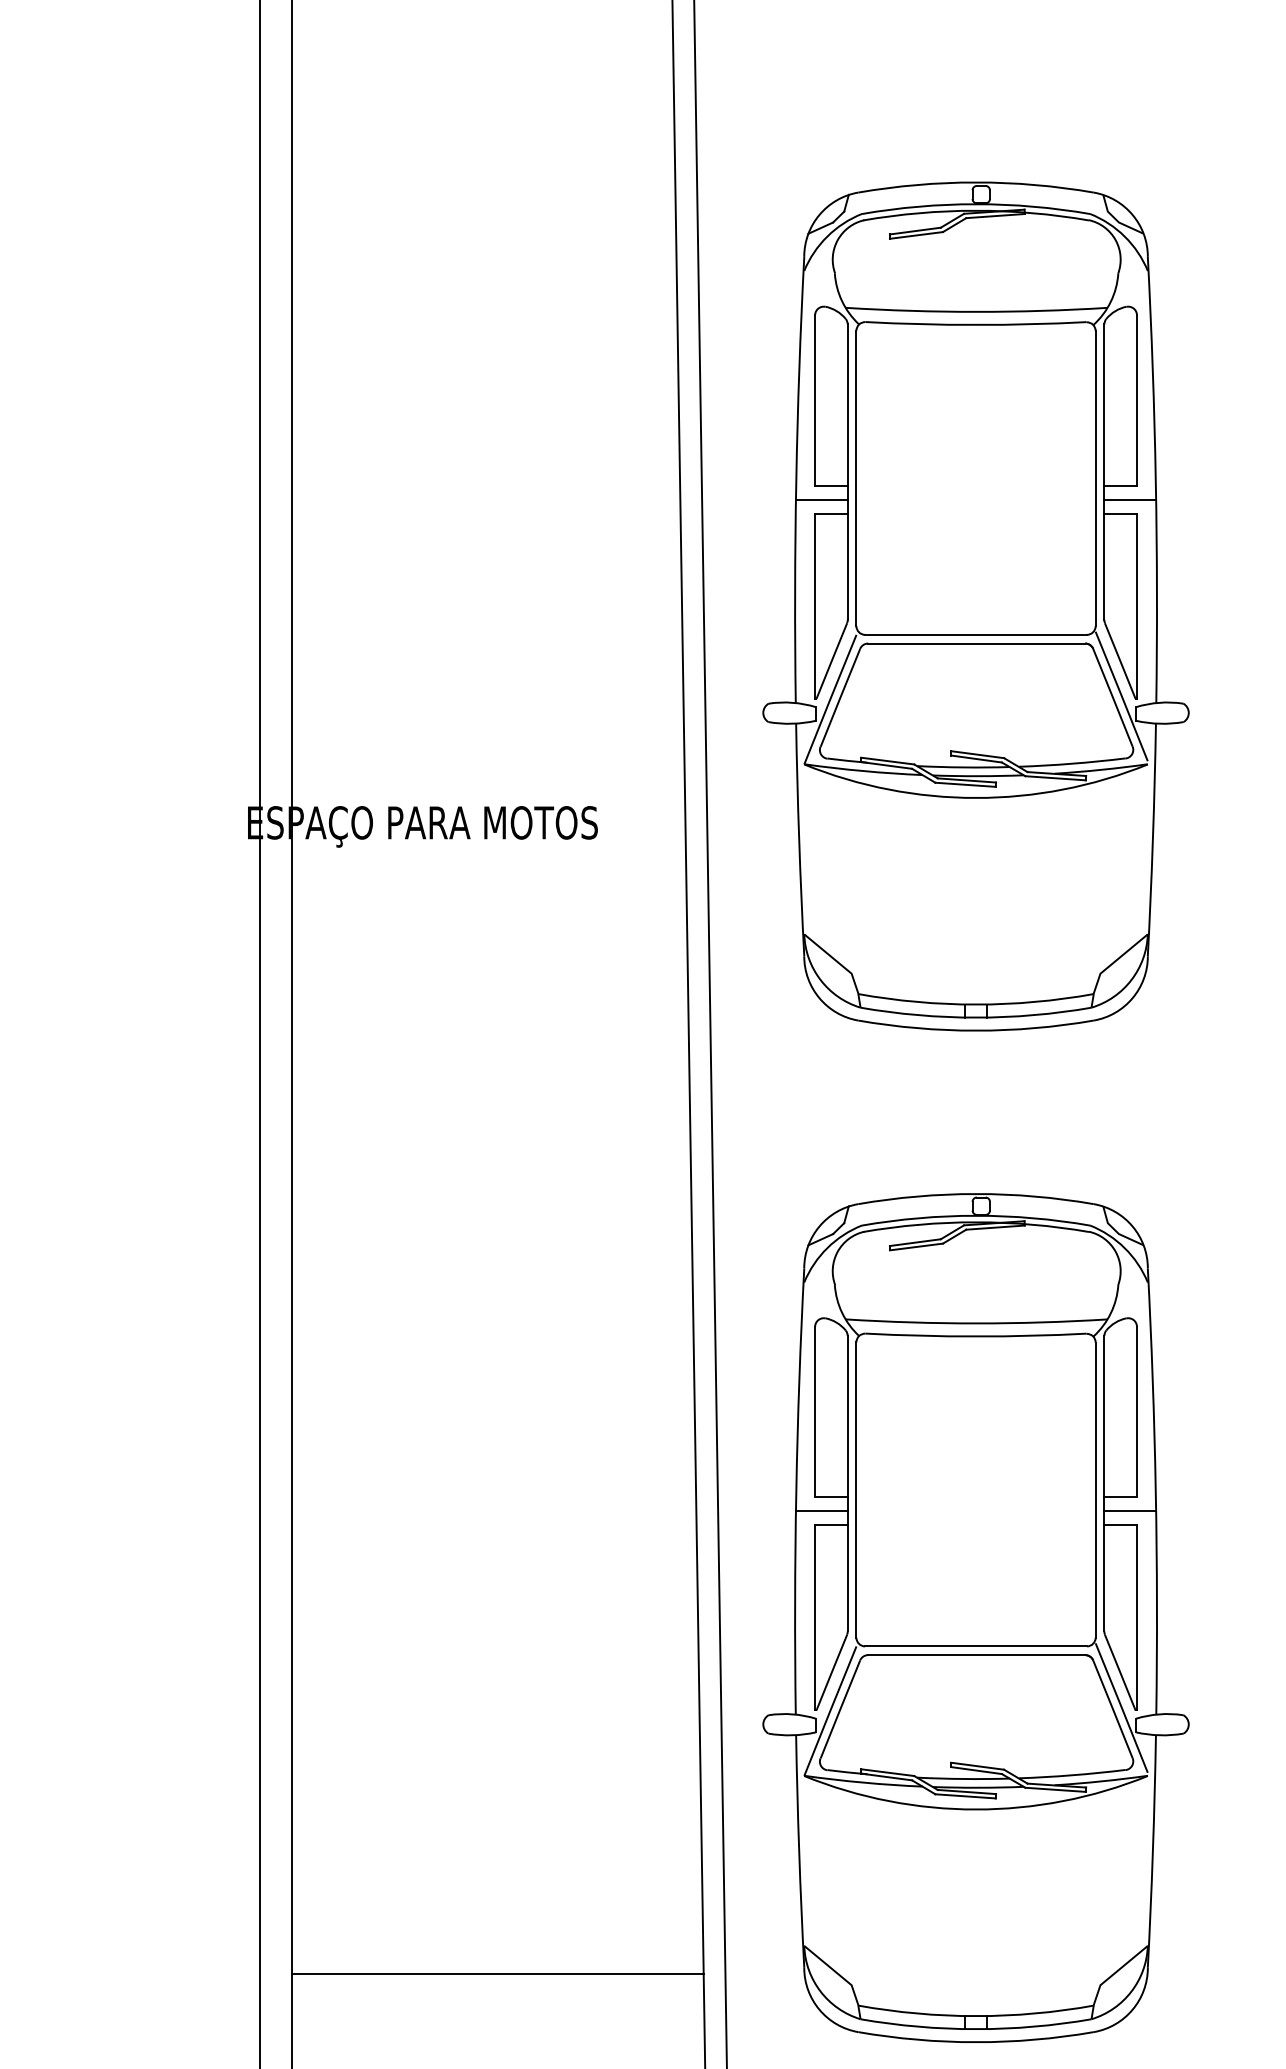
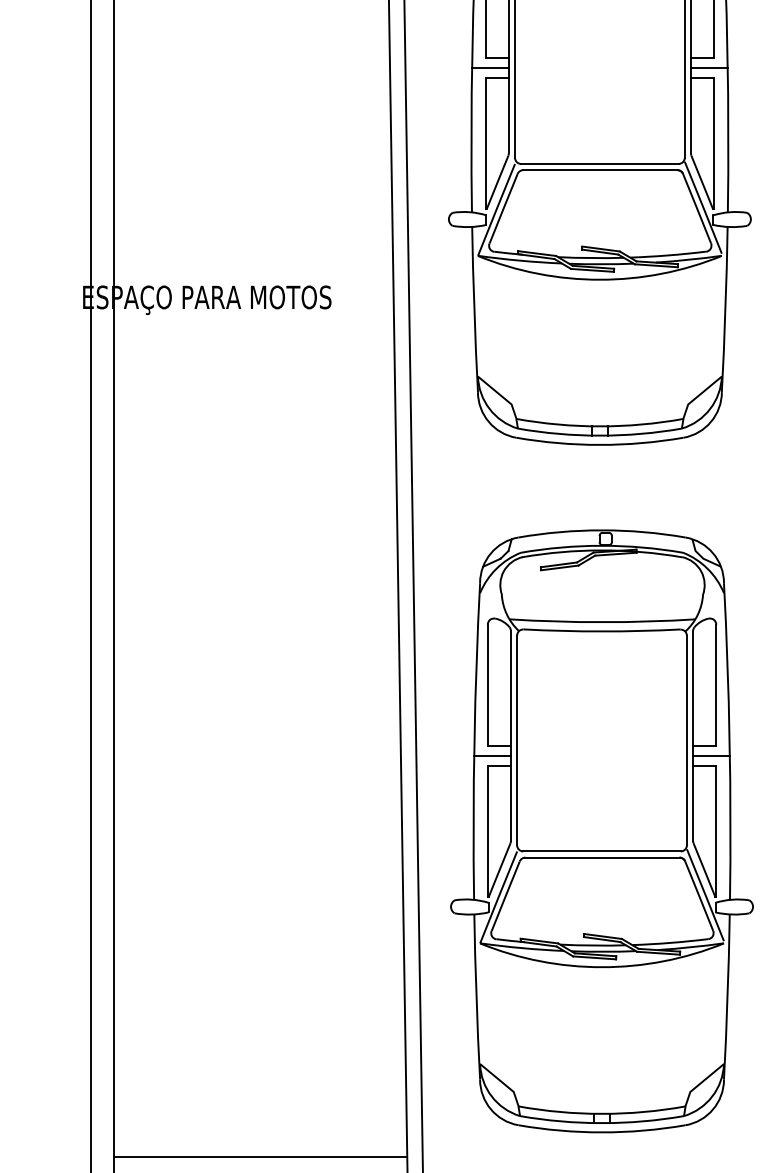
part: (975, 1617) -> (601, 830), moved
line: (497, 1974) -> (260, 1156), moved

